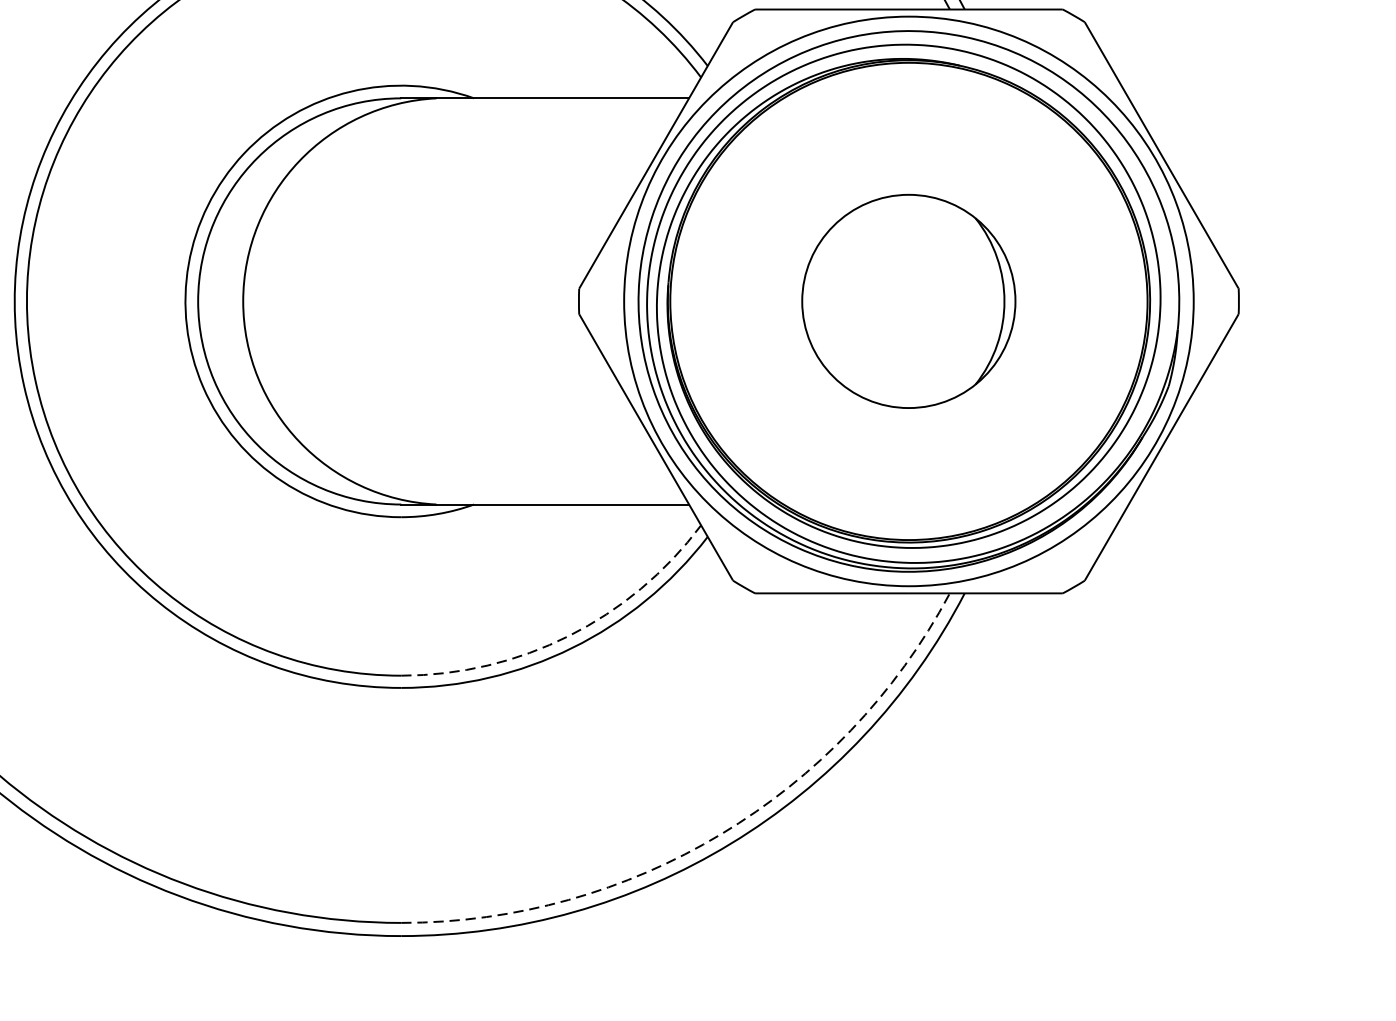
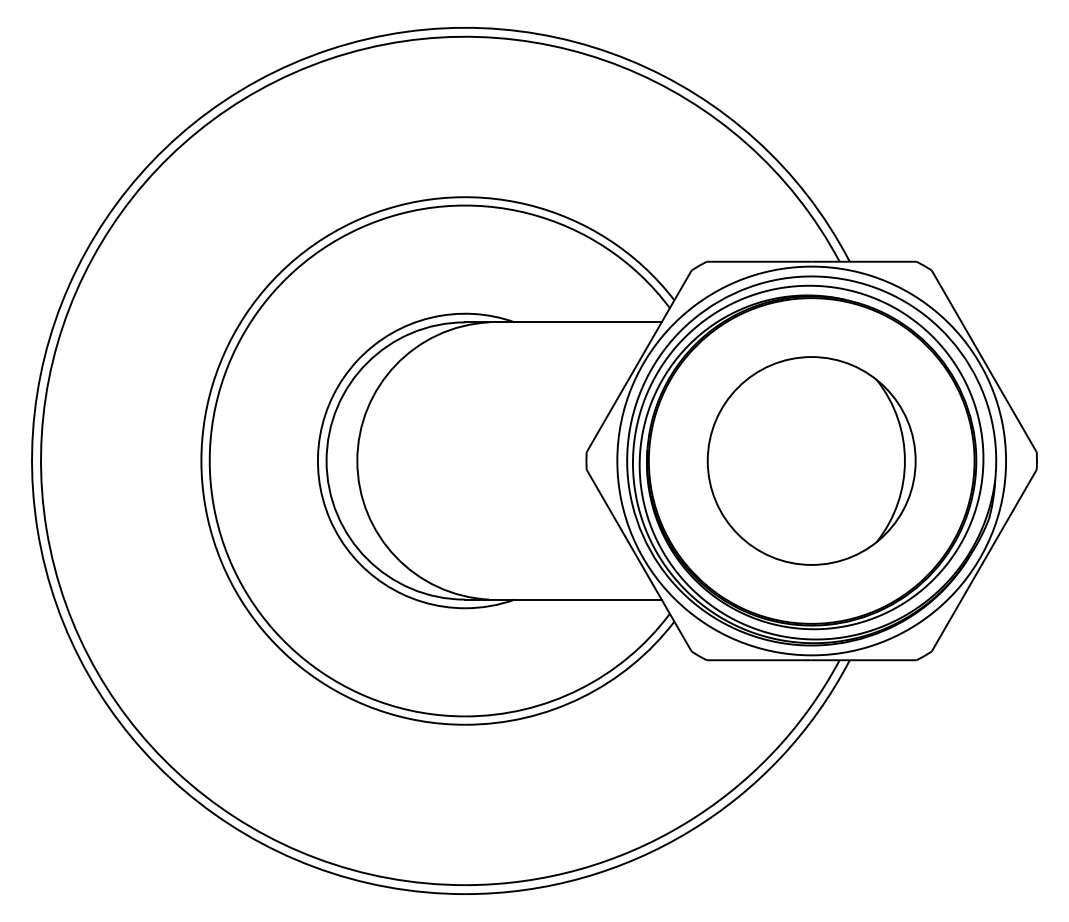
part: (908, 300) -> (811, 460), size x1.43
arc: (568, 636) -> (579, 689), dashed -> solid
arc: (721, 834) -> (683, 824), dashed -> solid

